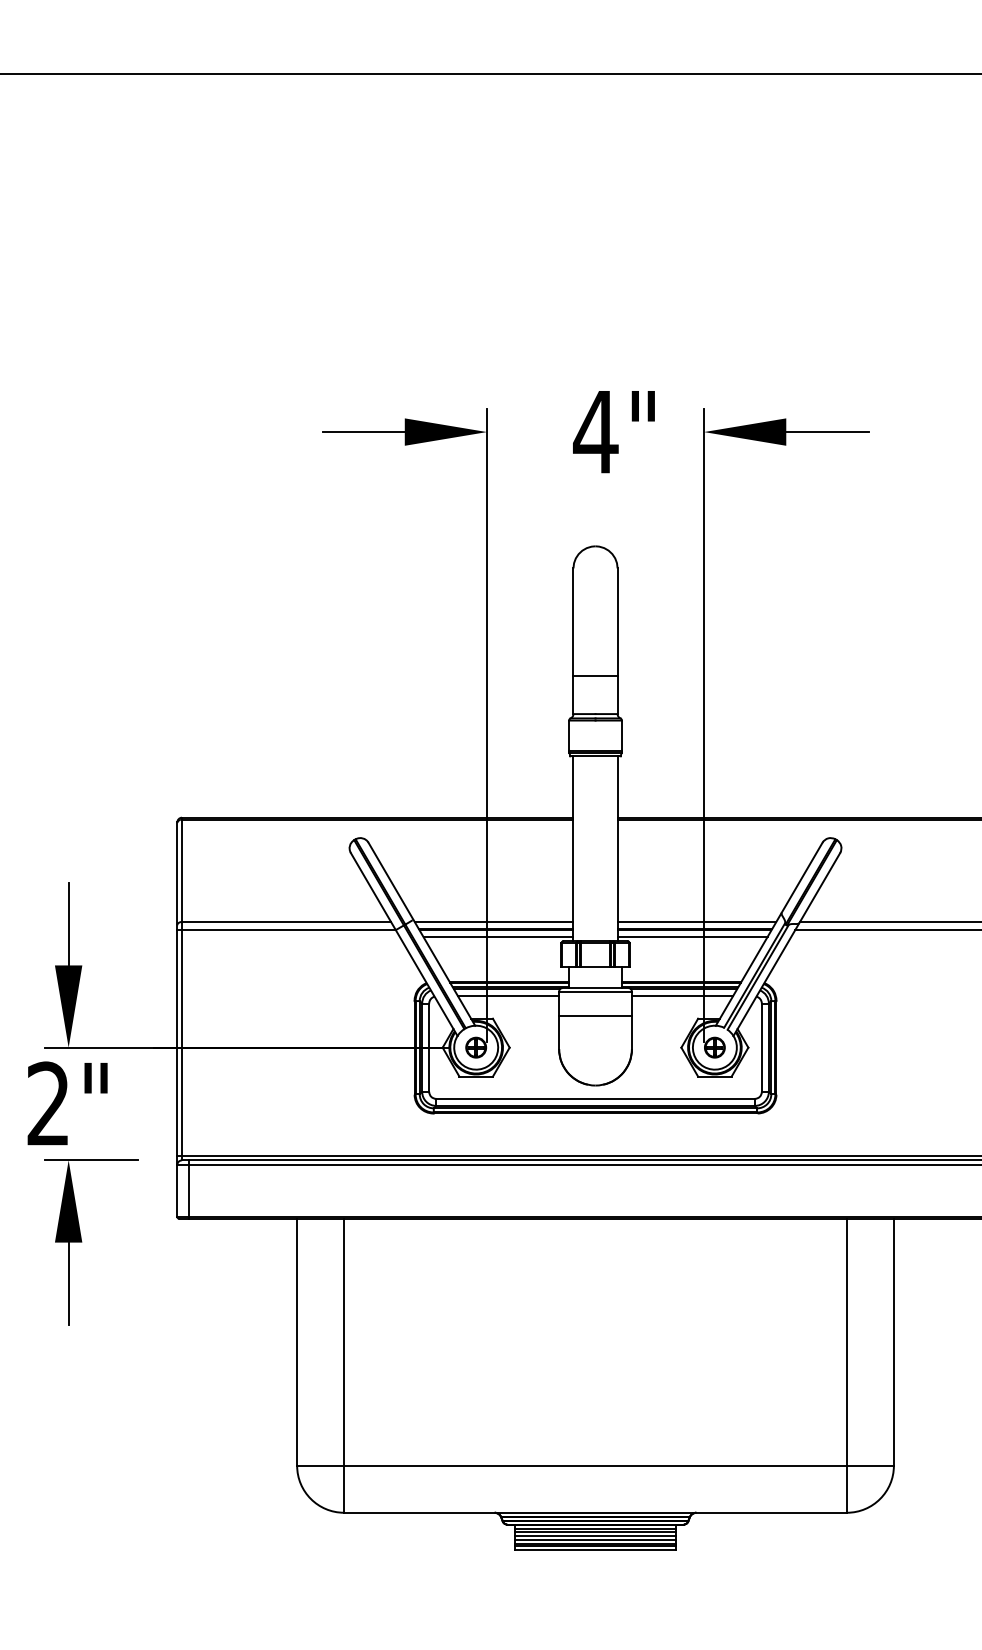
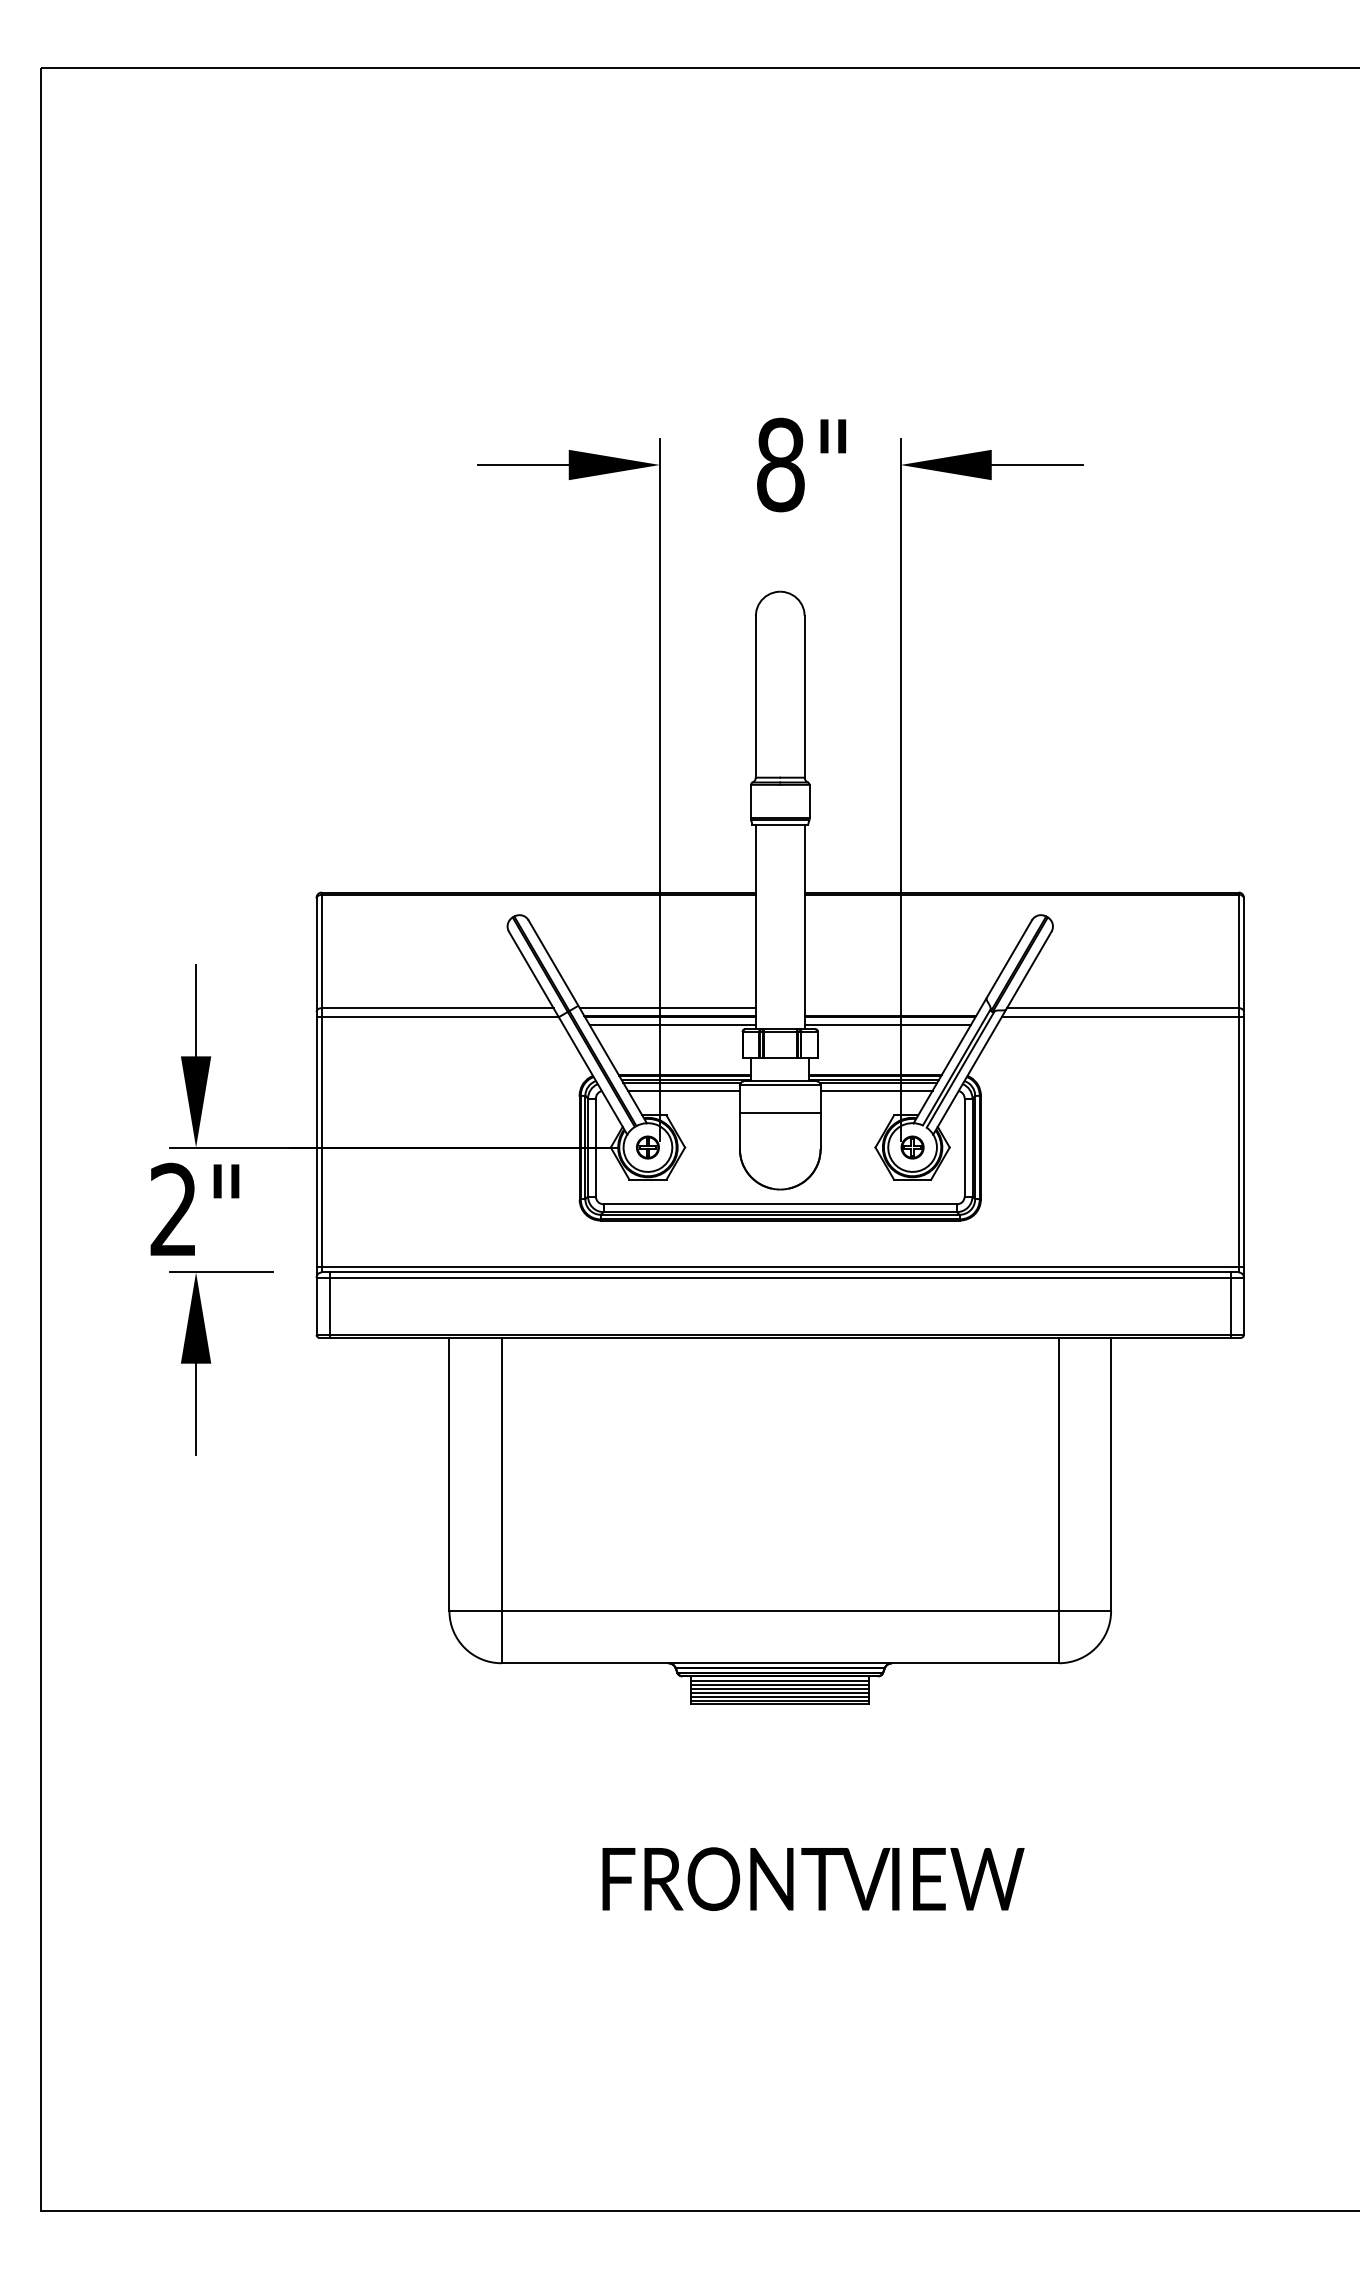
text: (595, 431) -> (780, 464), 4" -> 8"
line: (594, 676) -> (779, 735), removed
line: (696, 922) -> (892, 1008), removed

